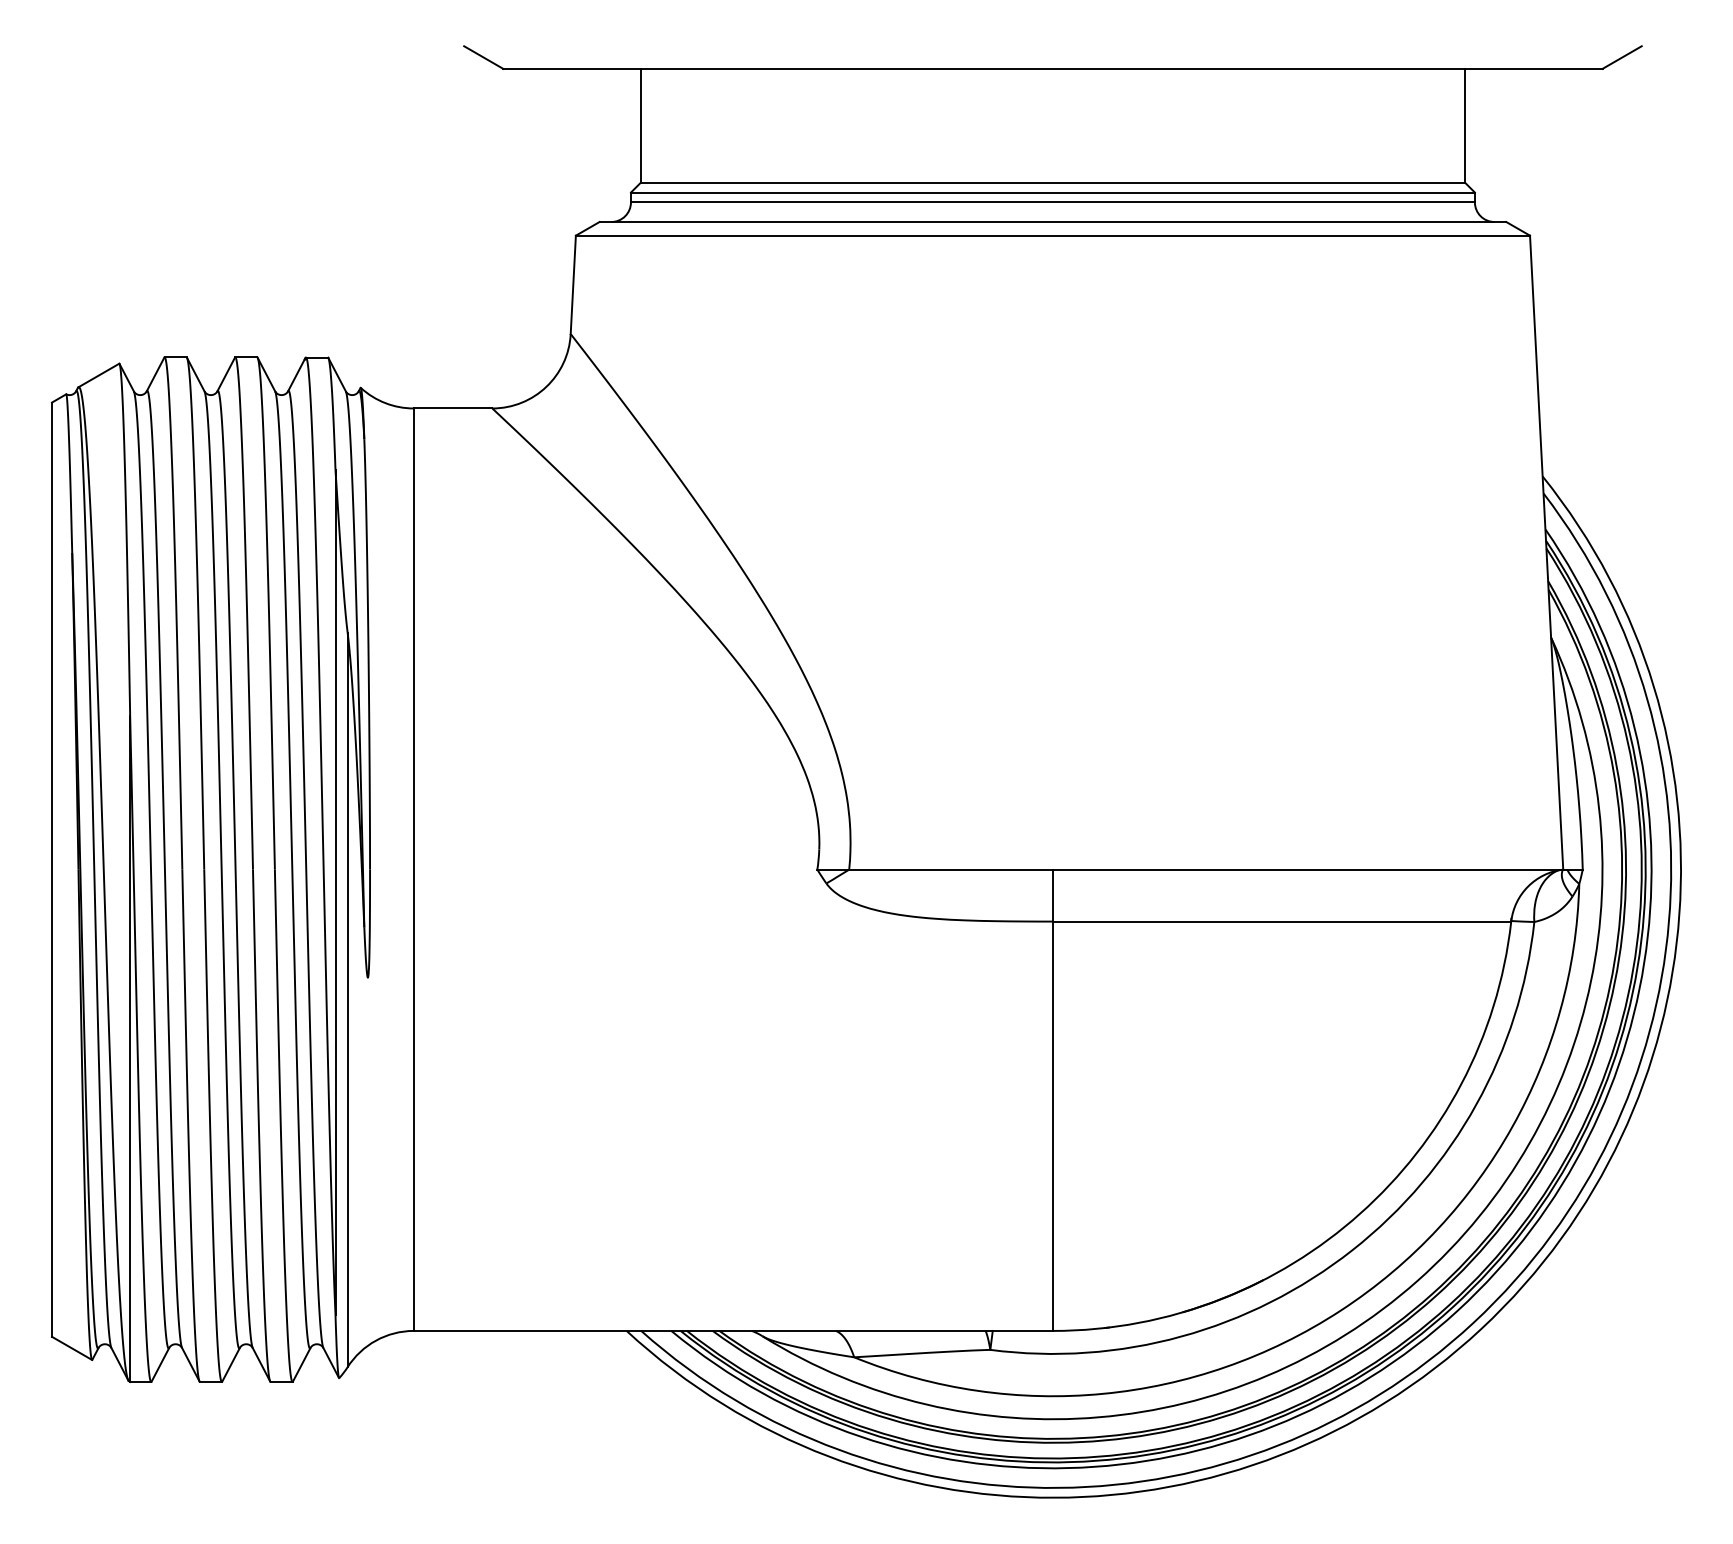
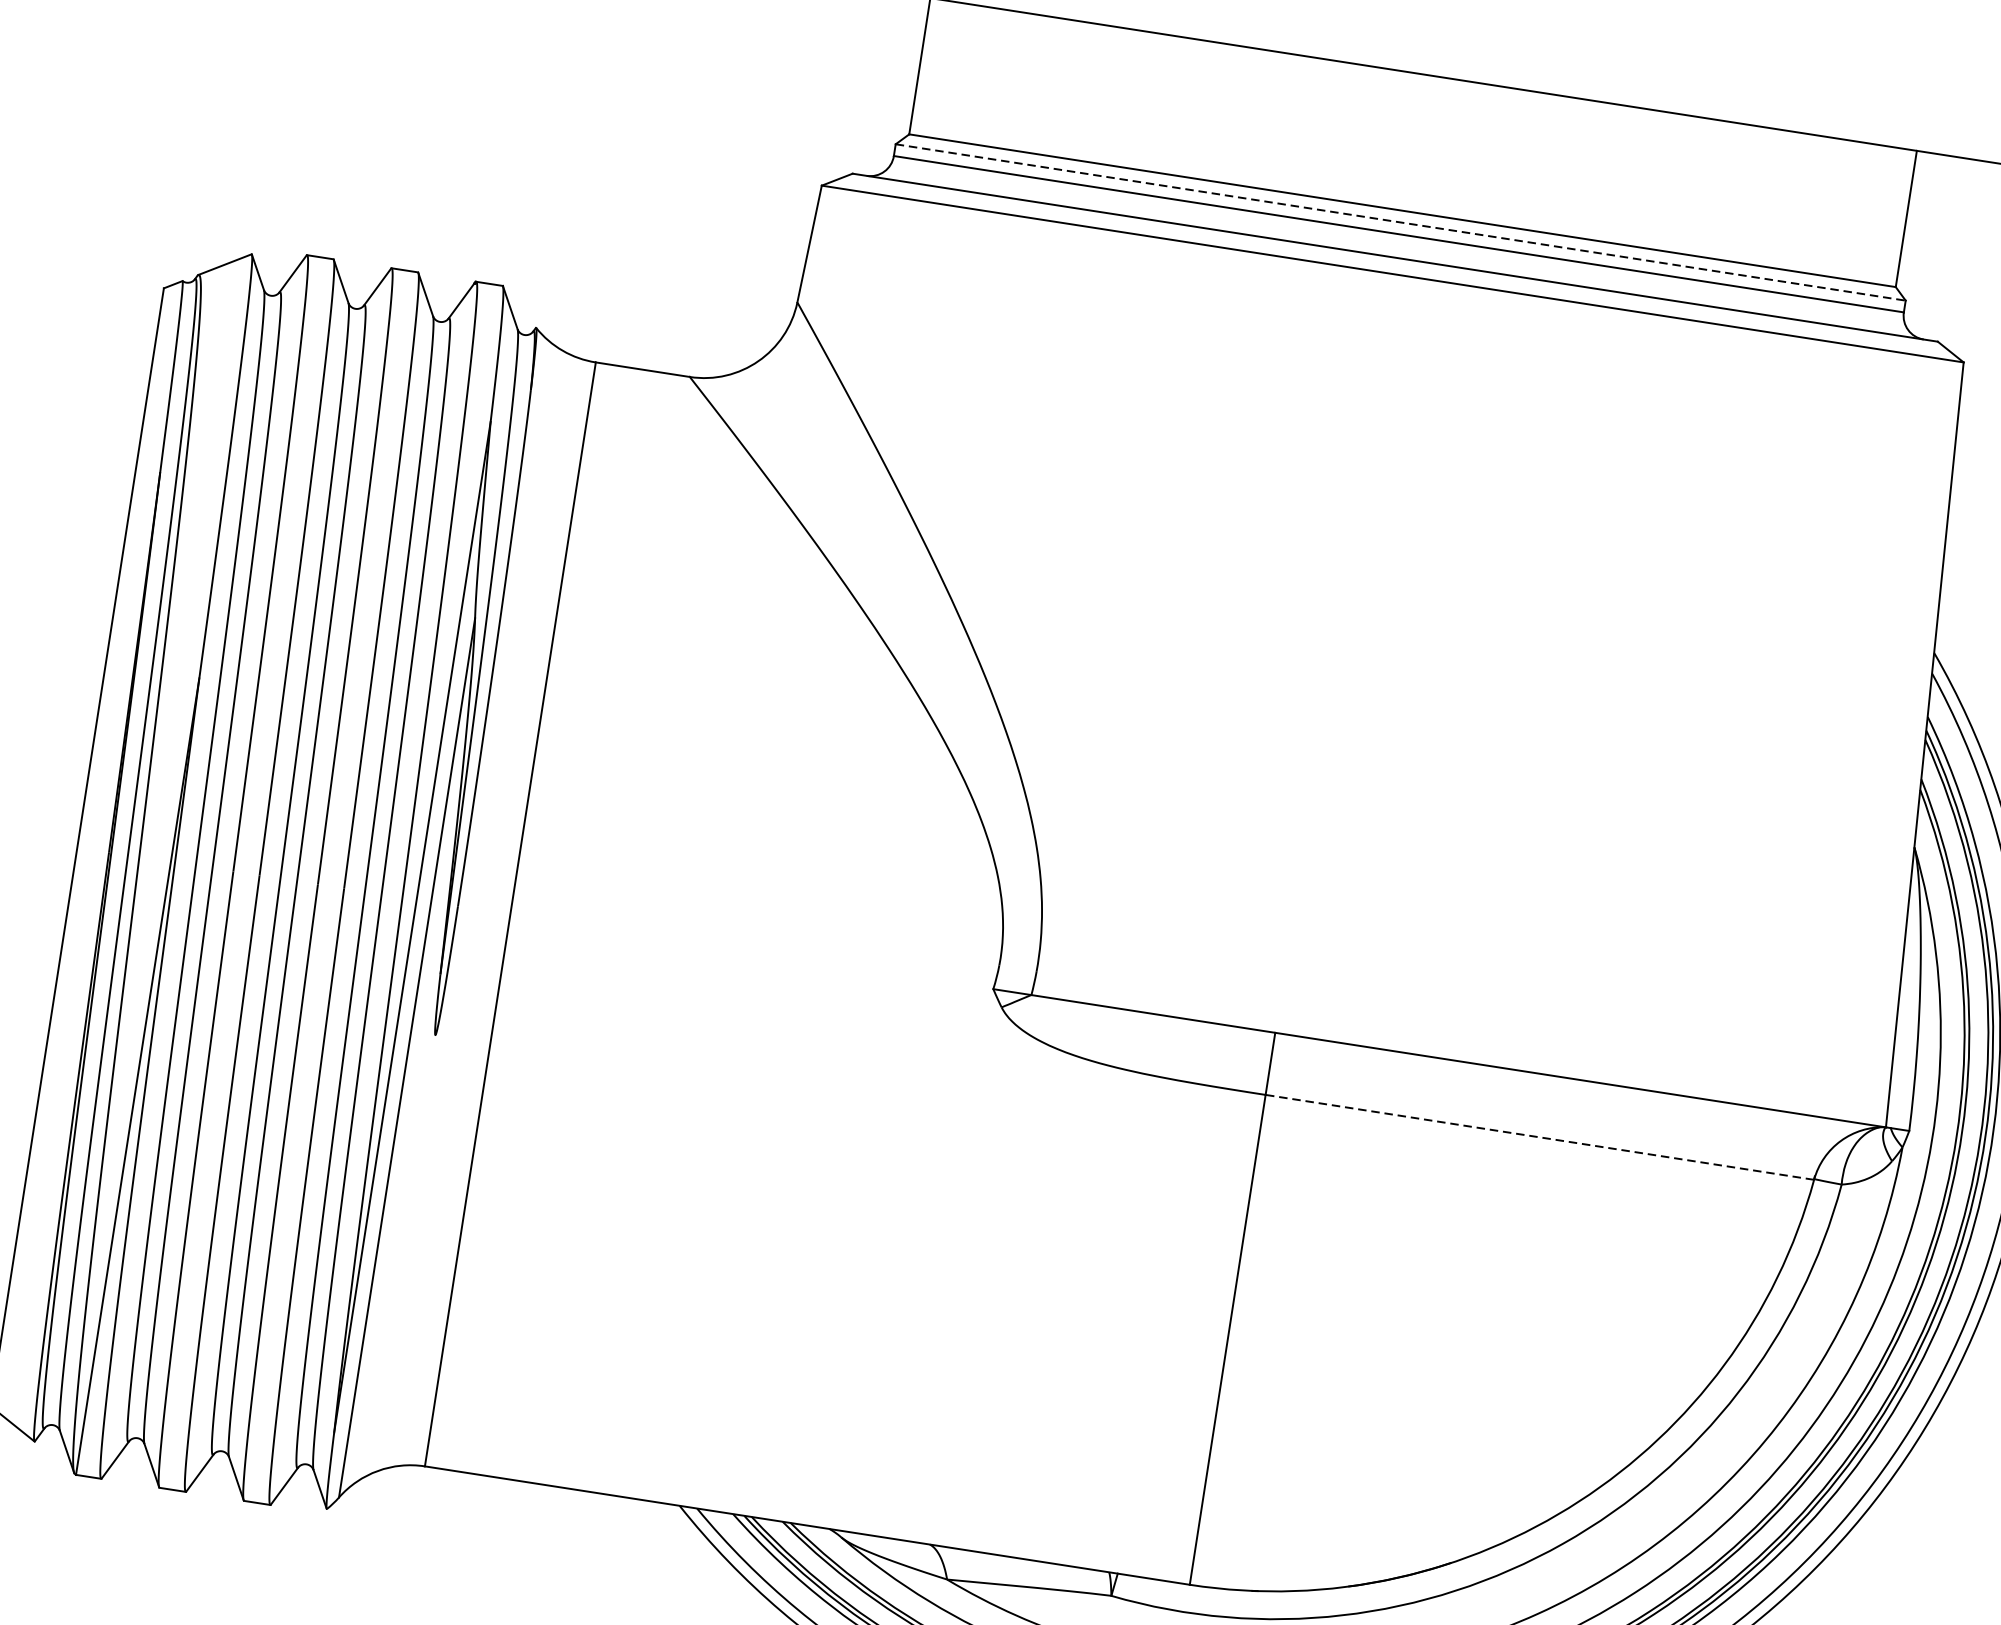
line: (1052, 192) -> (1400, 222), solid -> dashed
line: (1281, 921) -> (1539, 1137), solid -> dashed

